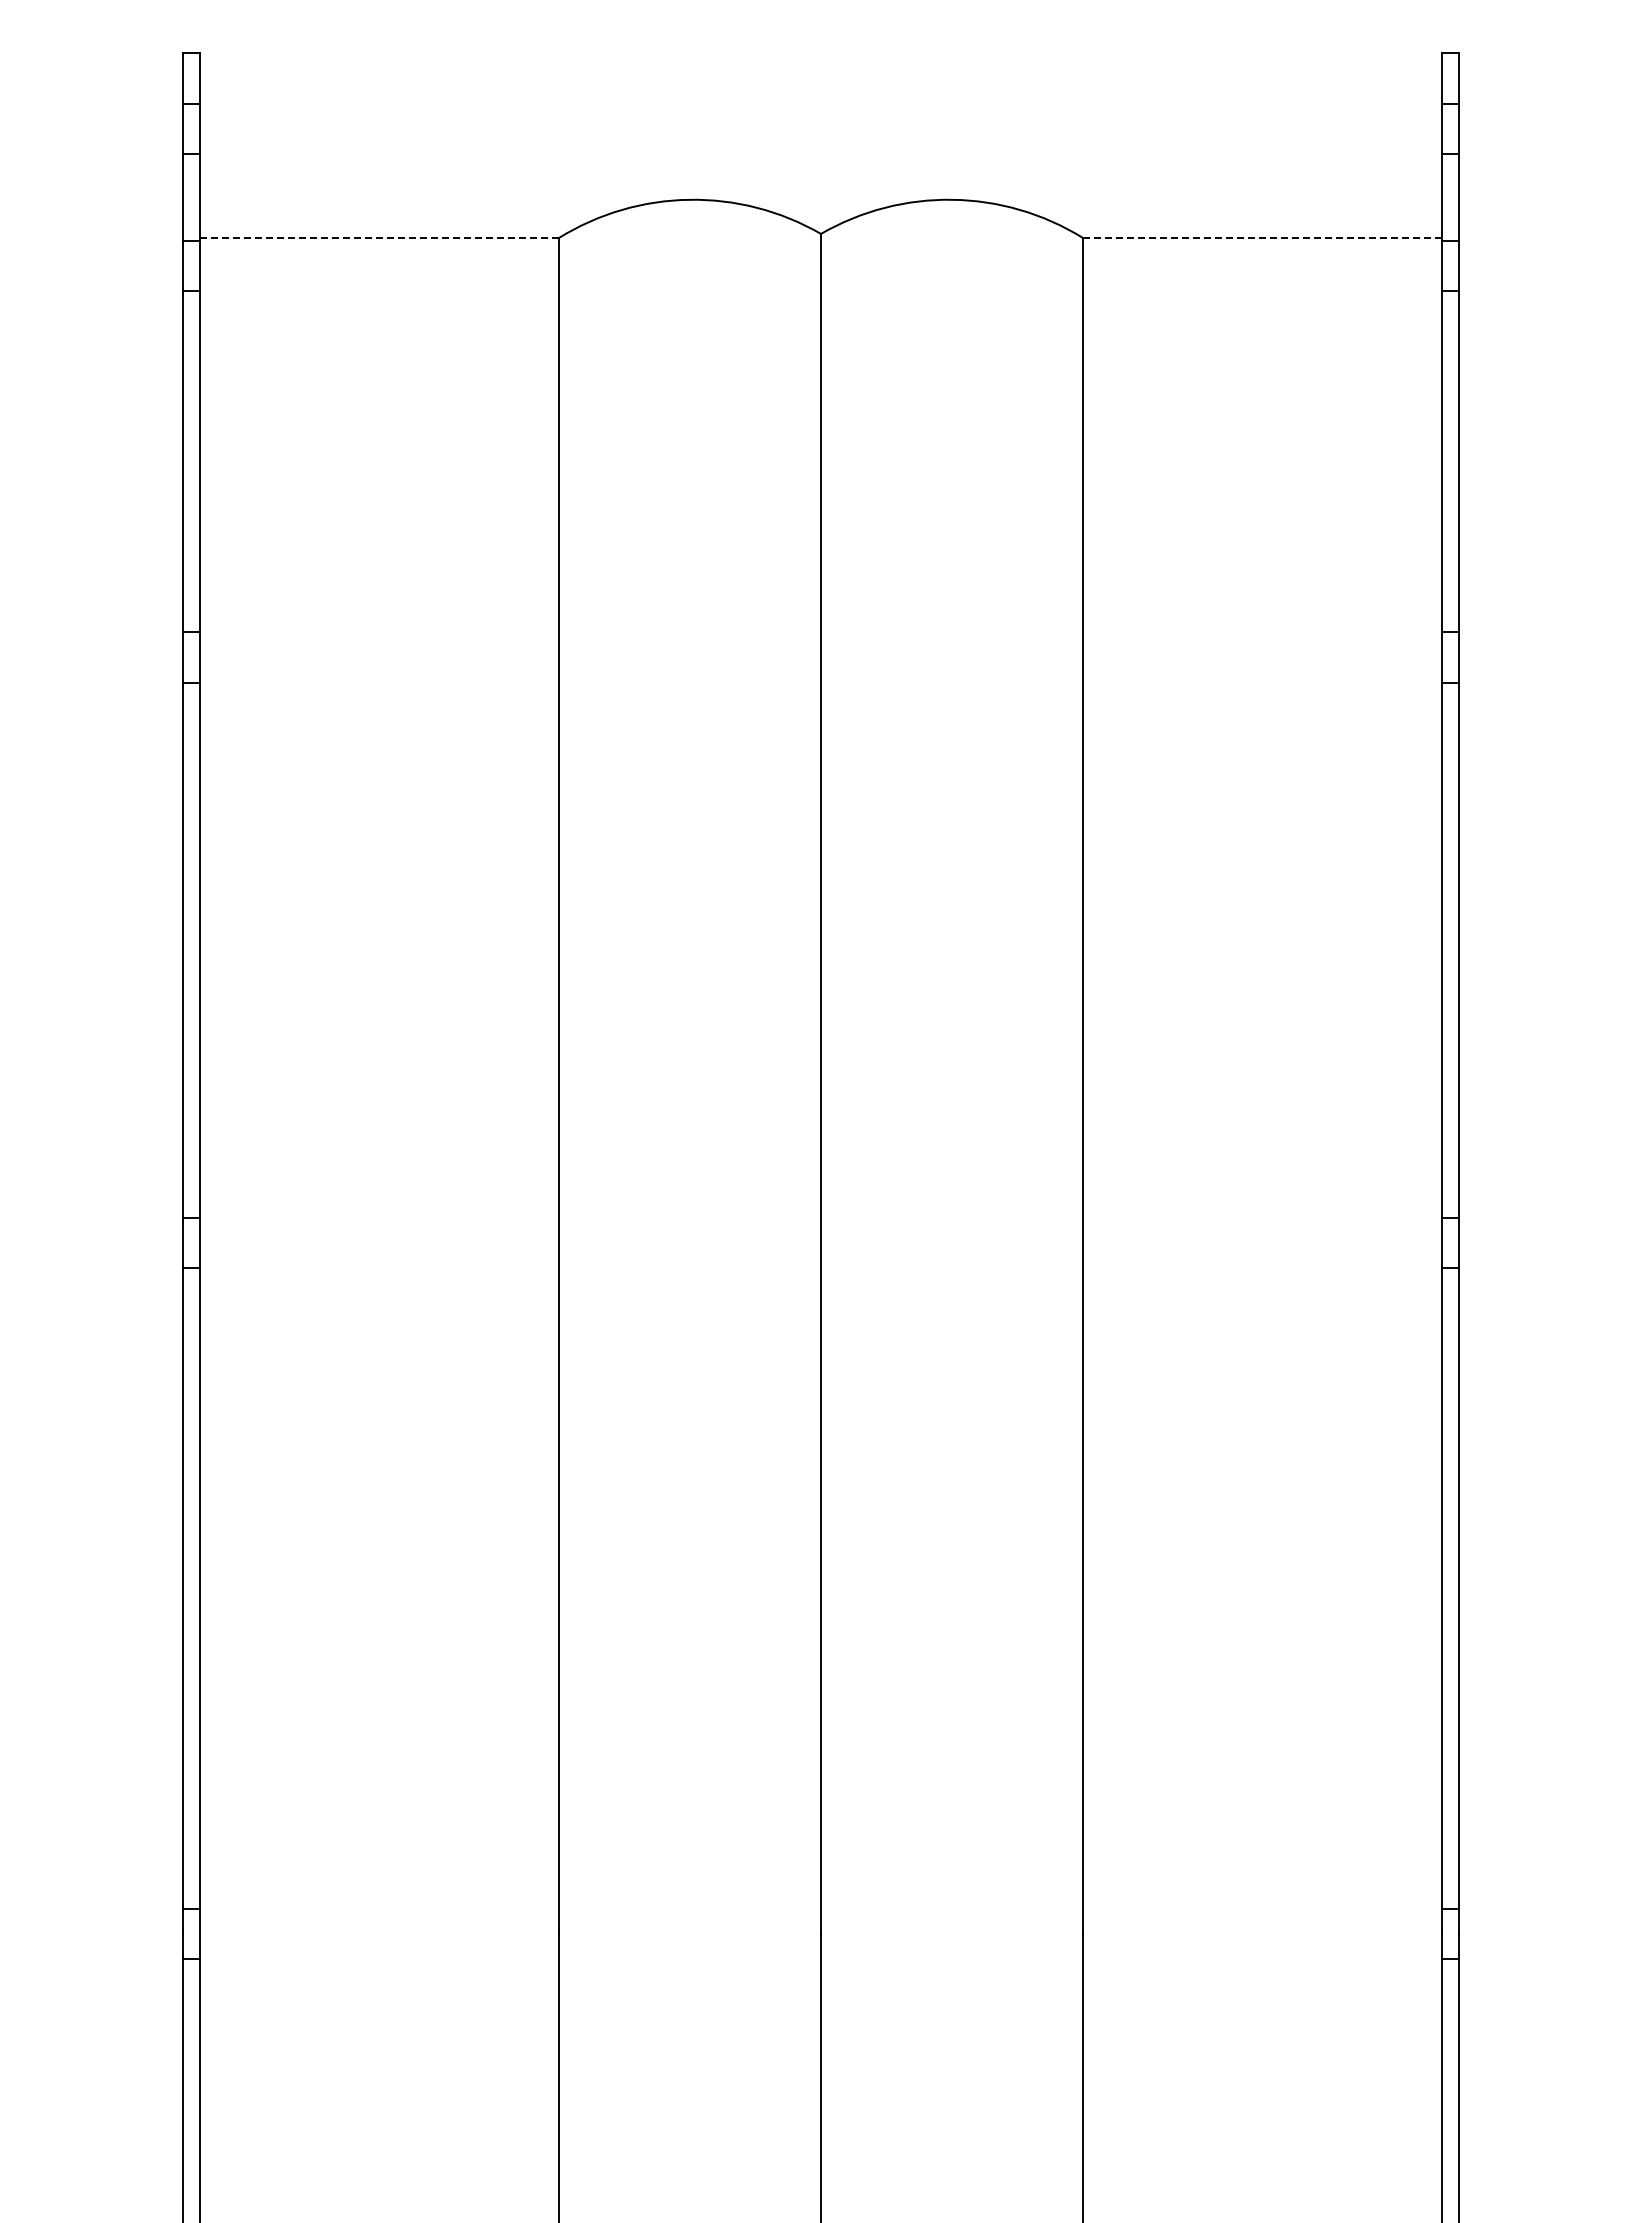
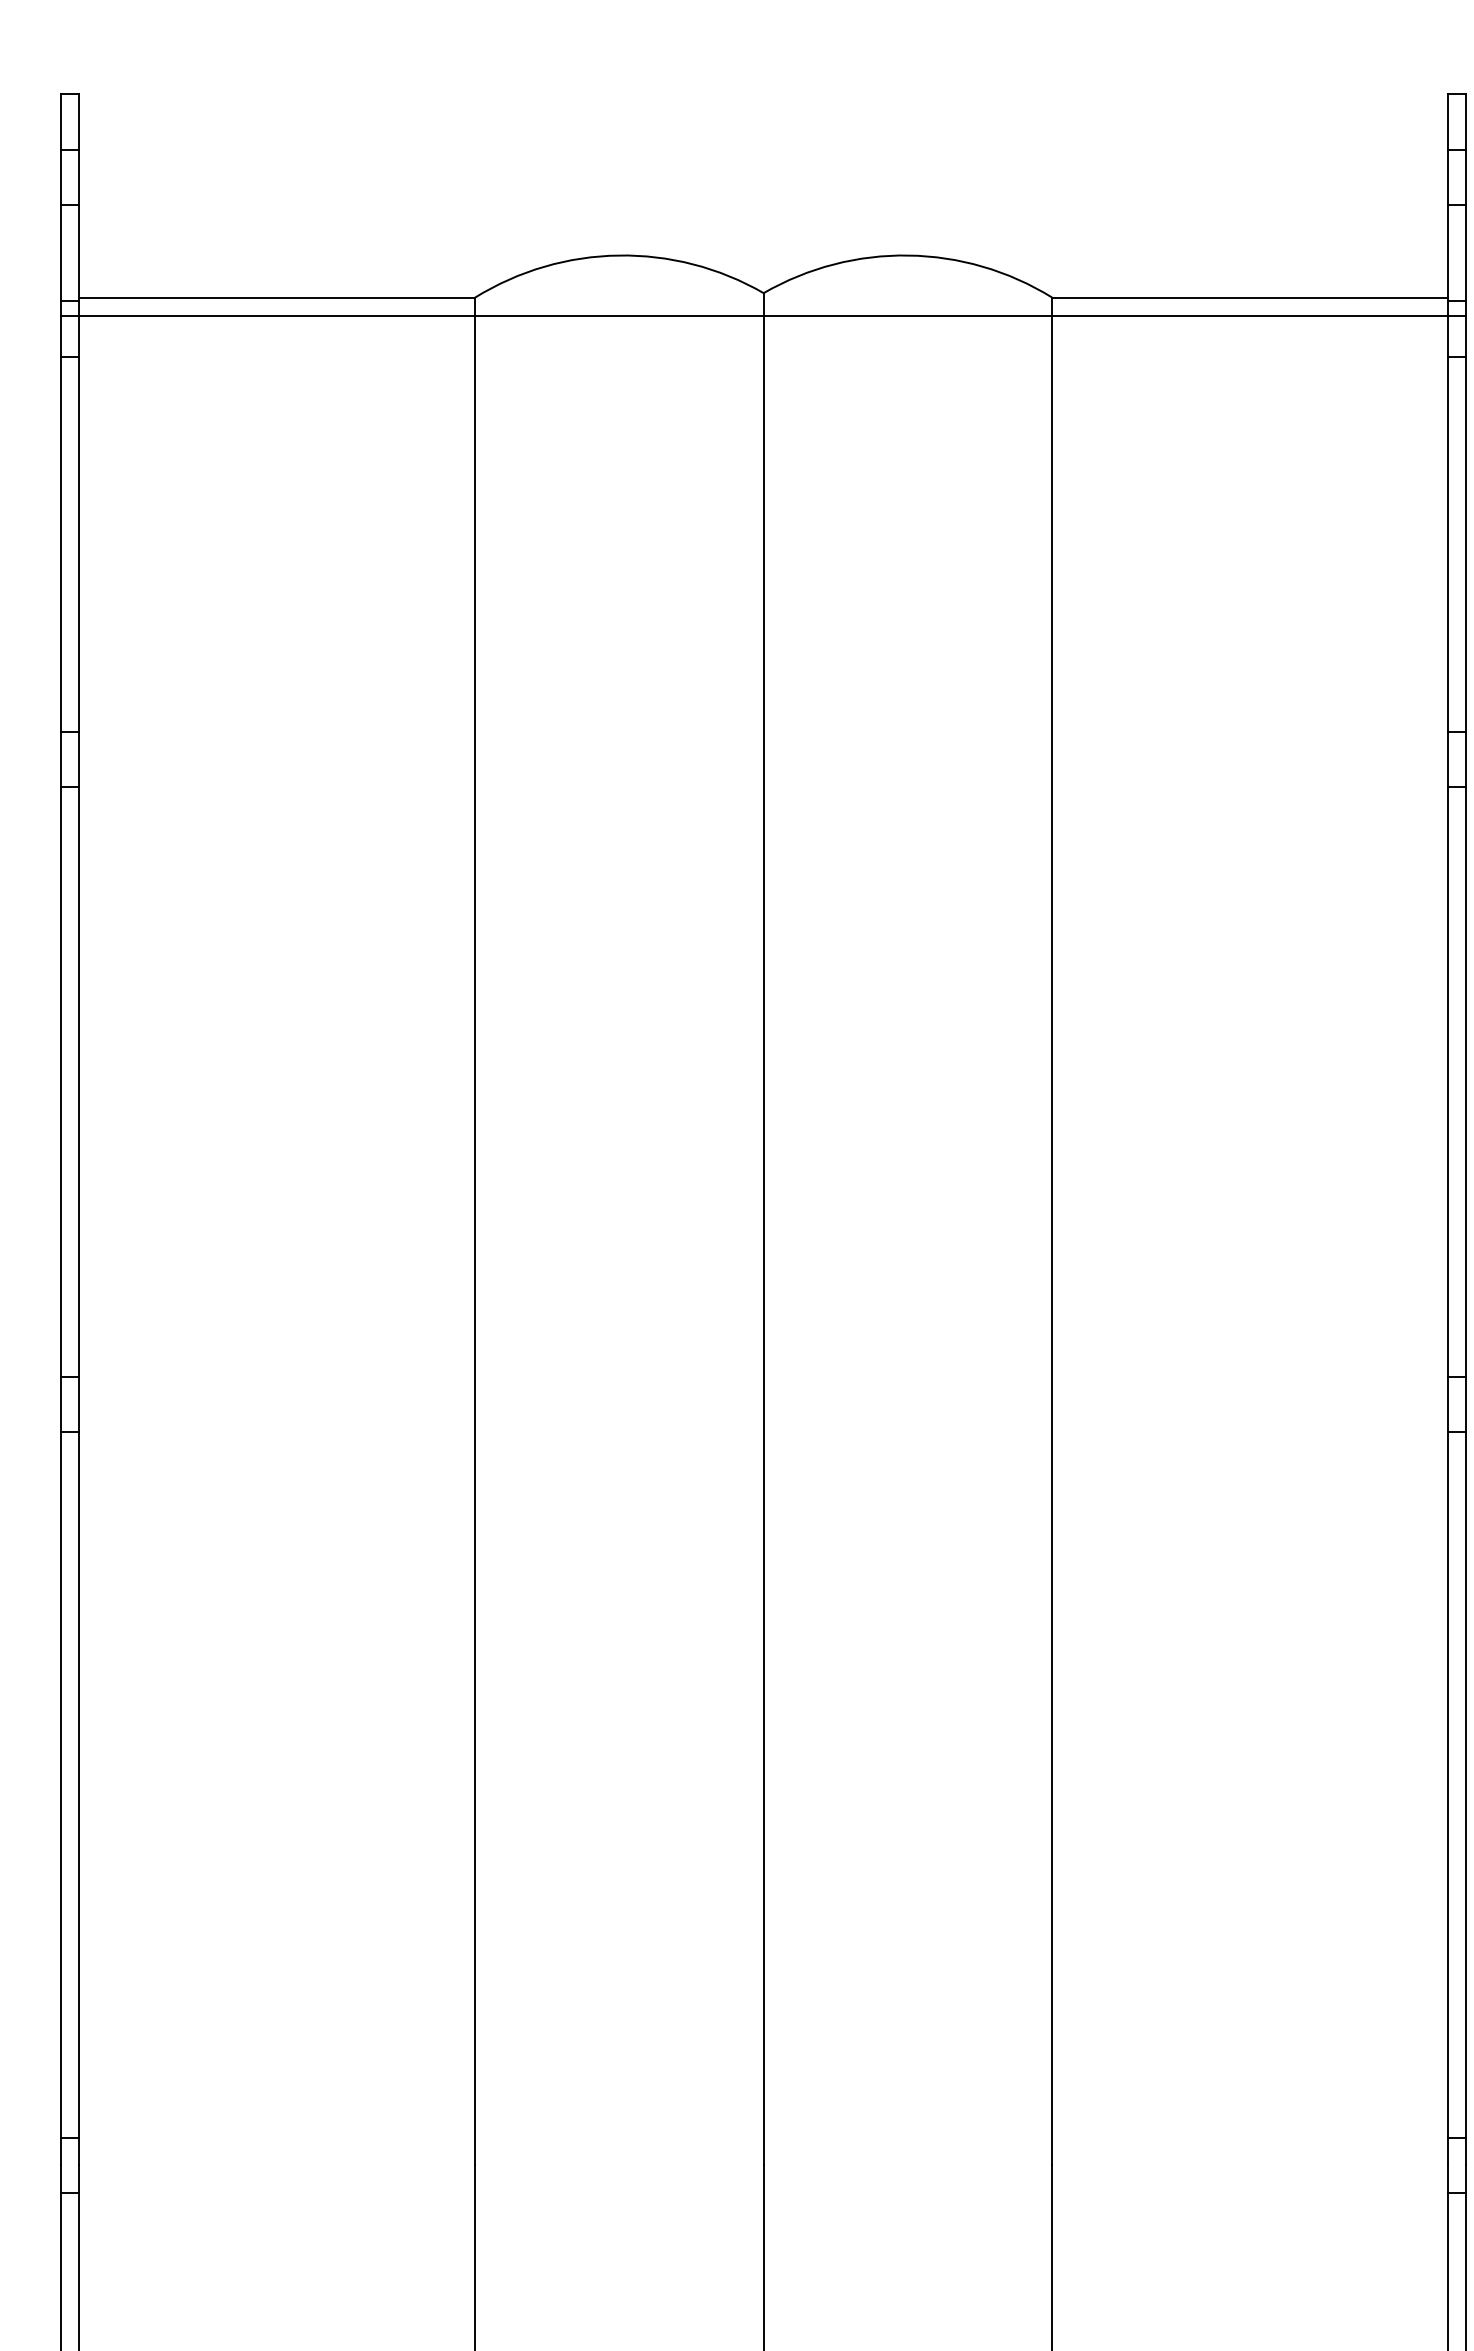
line: (379, 238) -> (277, 298), dashed -> solid
line: (1262, 238) -> (1249, 298), dashed -> solid
line: (820, 254) -> (763, 315), added

